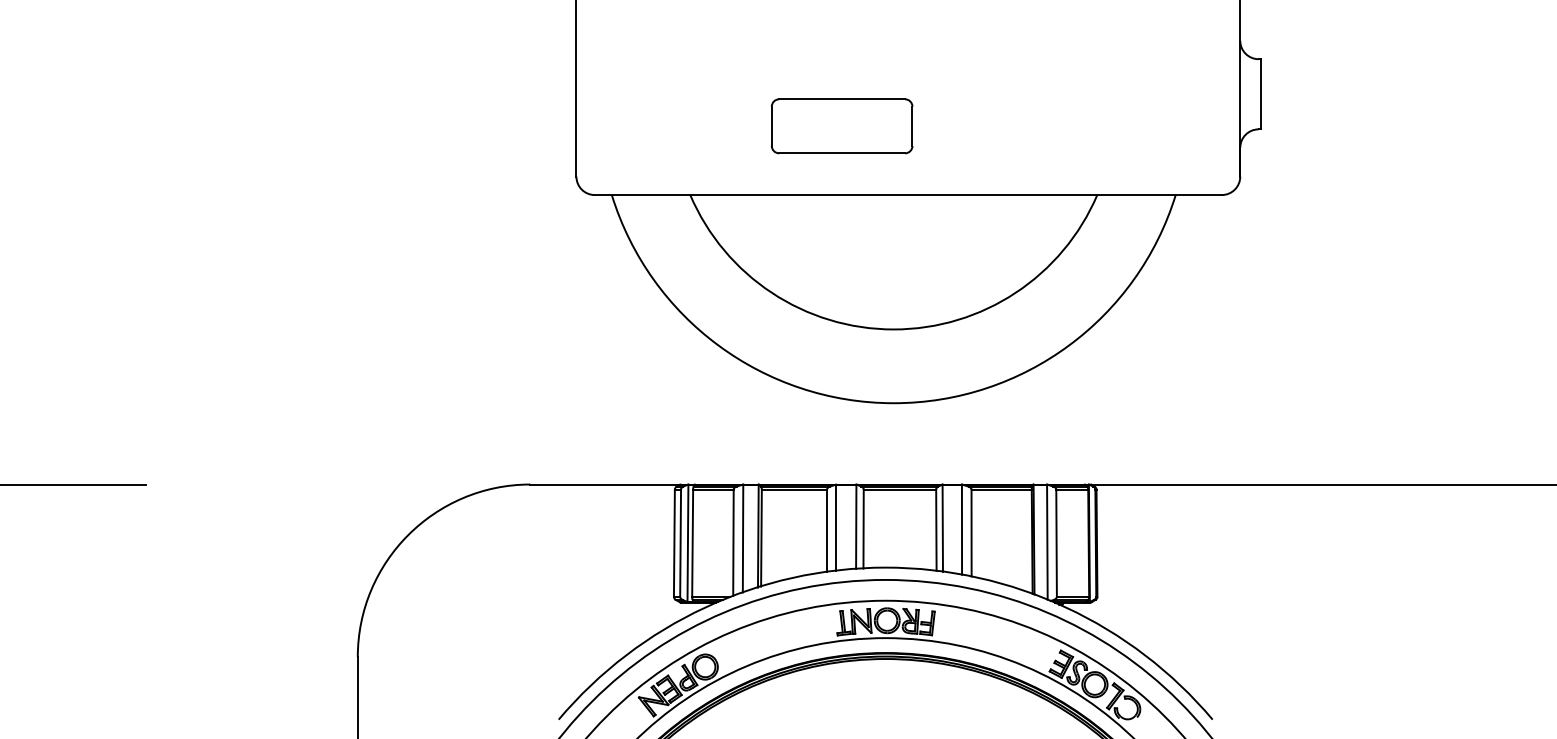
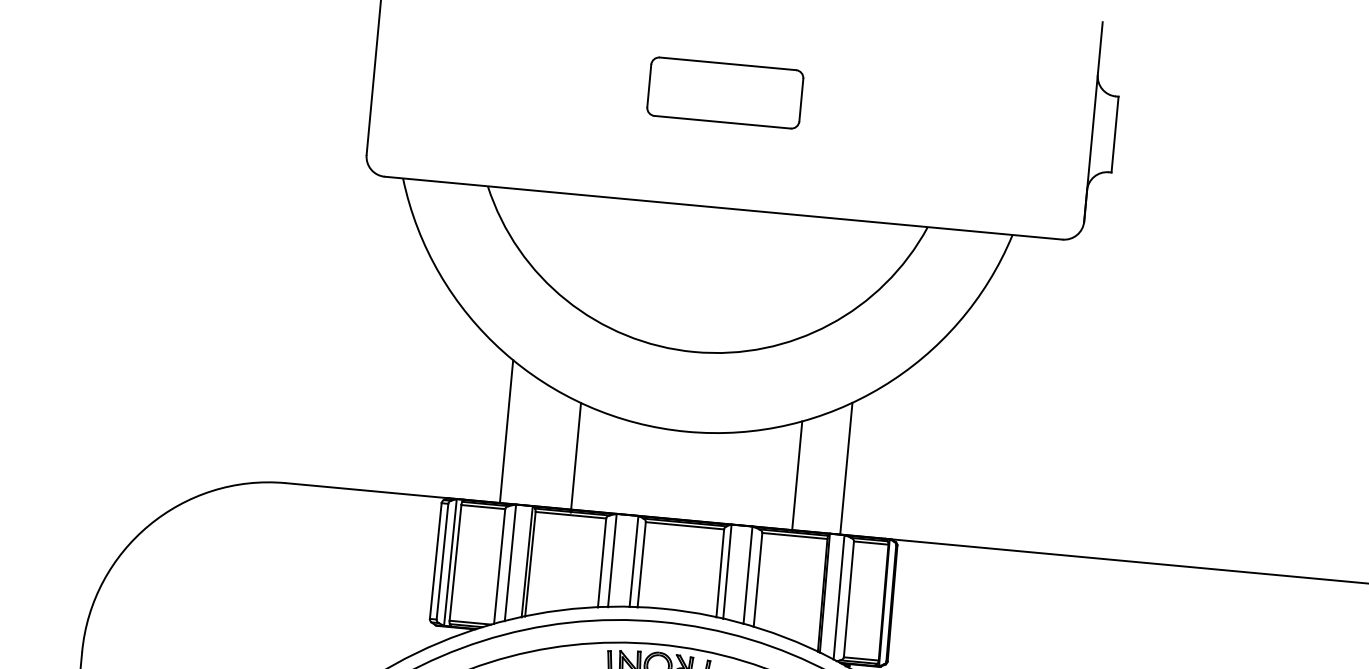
part: (842, 126) -> (725, 93), moved
line: (728, 418) -> (506, 431), added
line: (1043, 423) -> (846, 468), added
line: (998, 434) -> (797, 476), added
line: (794, 436) -> (576, 457), added

